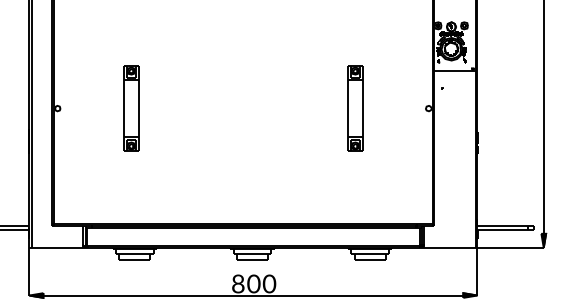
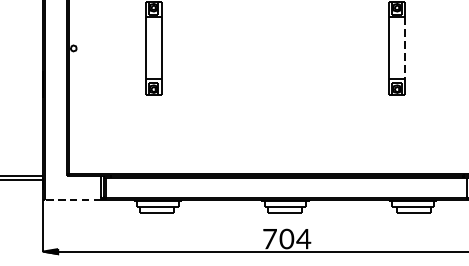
line: (362, 109) -> (404, 49), solid -> dashed
line: (57, 247) -> (73, 199), solid -> dashed
text: (238, 283) -> (270, 238), 8 -> 7
text: (269, 283) -> (303, 238), 0 -> 4

